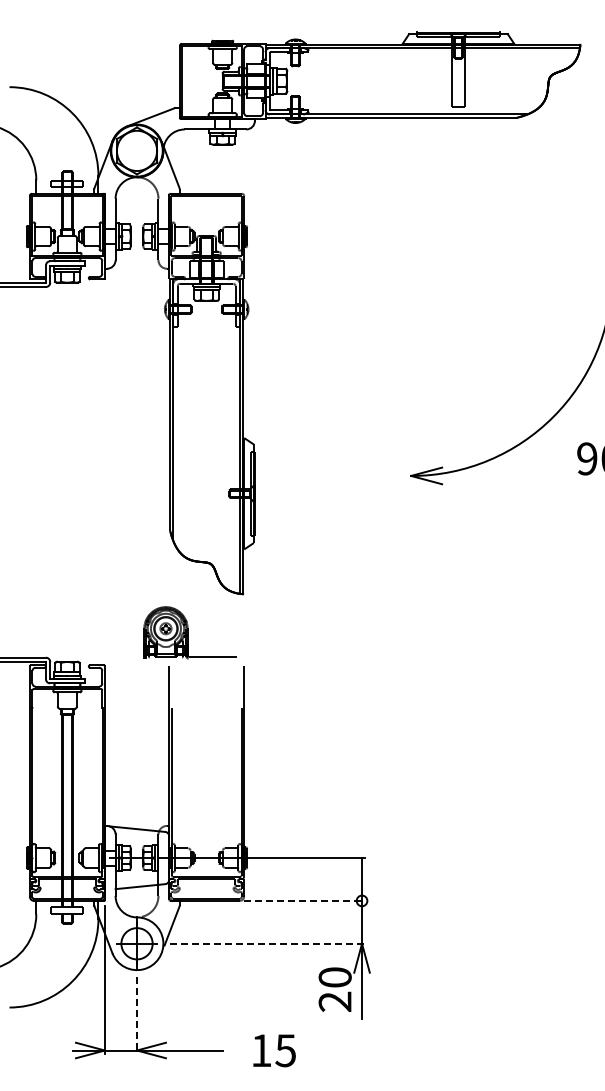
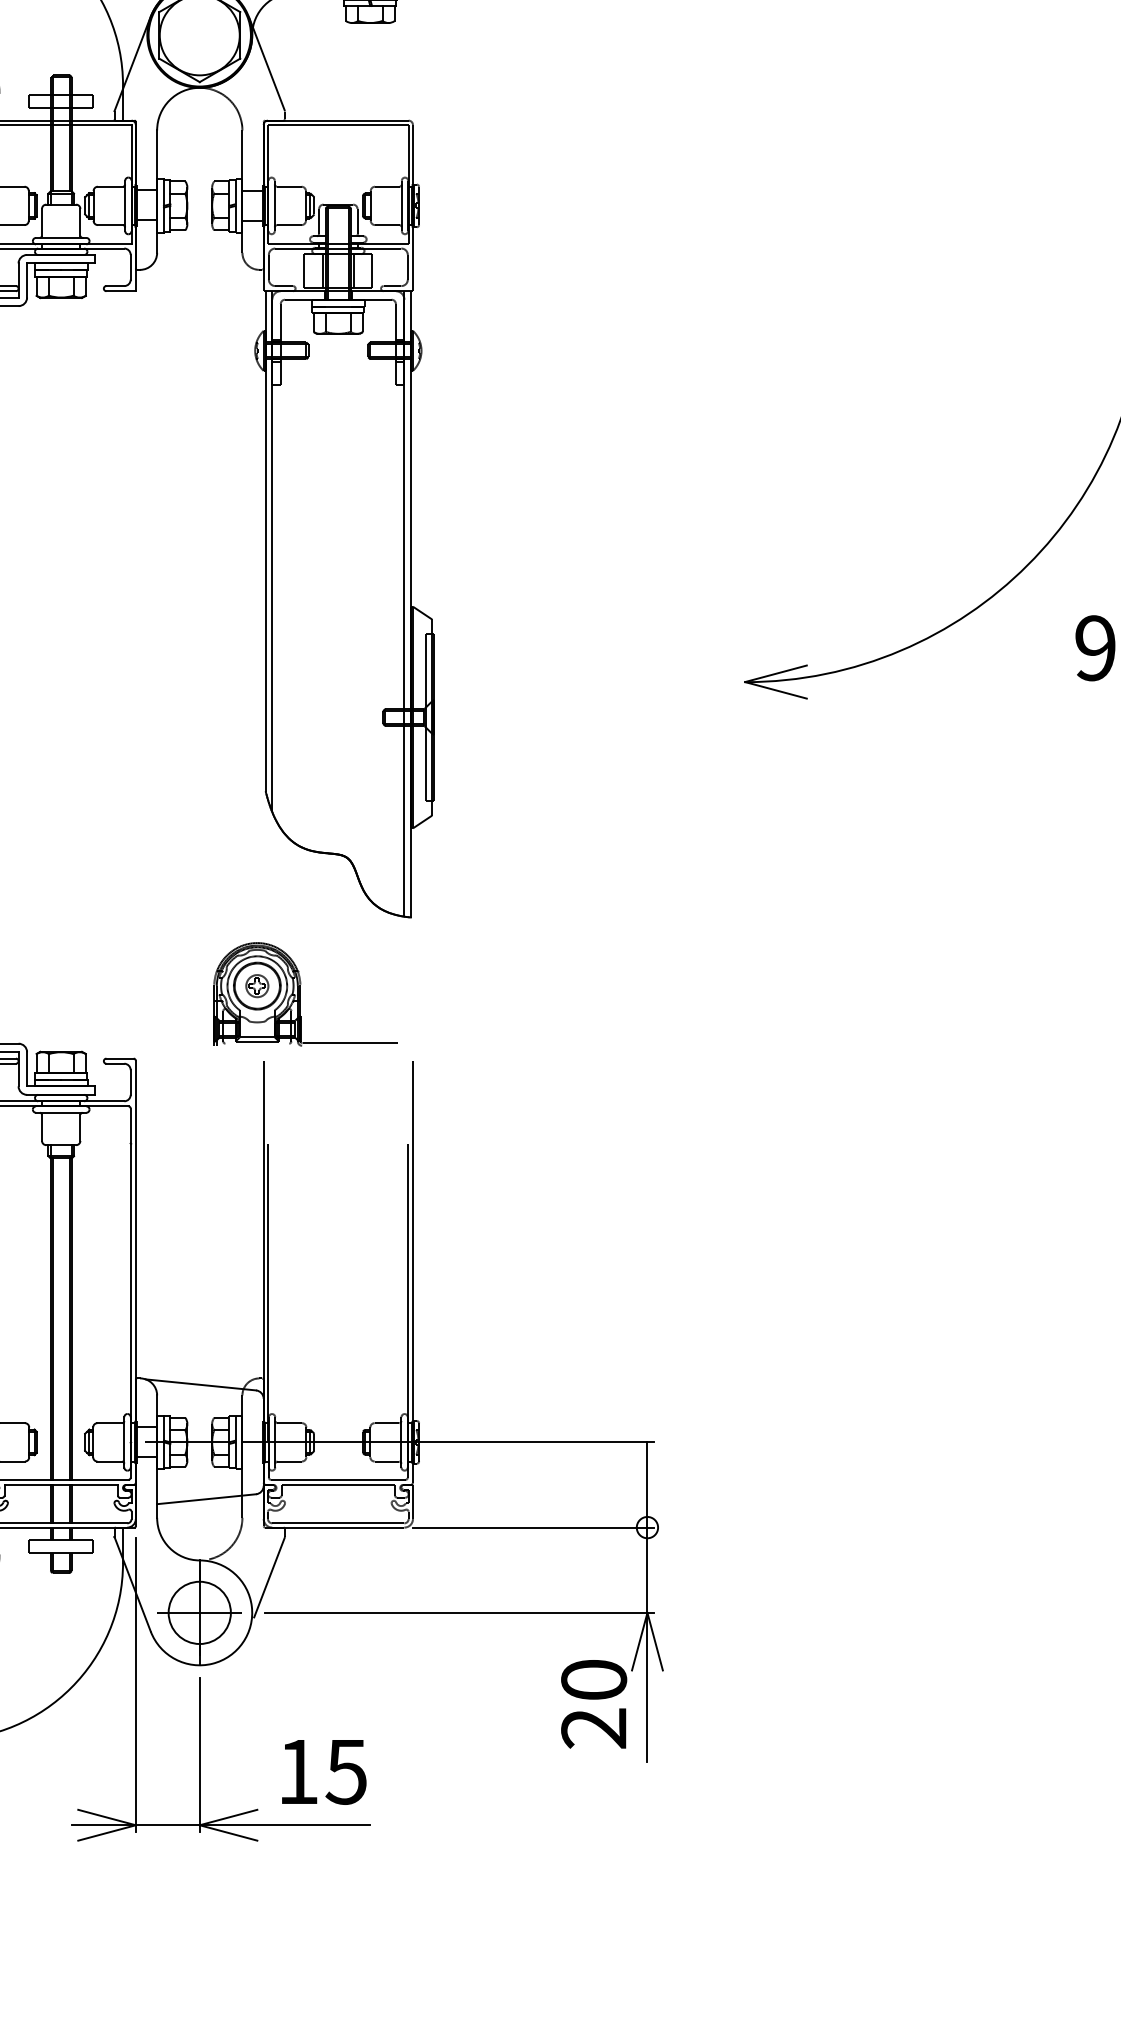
line: (304, 900) -> (532, 1526), dashed -> solid
line: (267, 943) -> (459, 1612), dashed -> solid
line: (137, 1015) -> (200, 1755), dashed -> solid
text: (274, 1050) -> (324, 1771), moved

